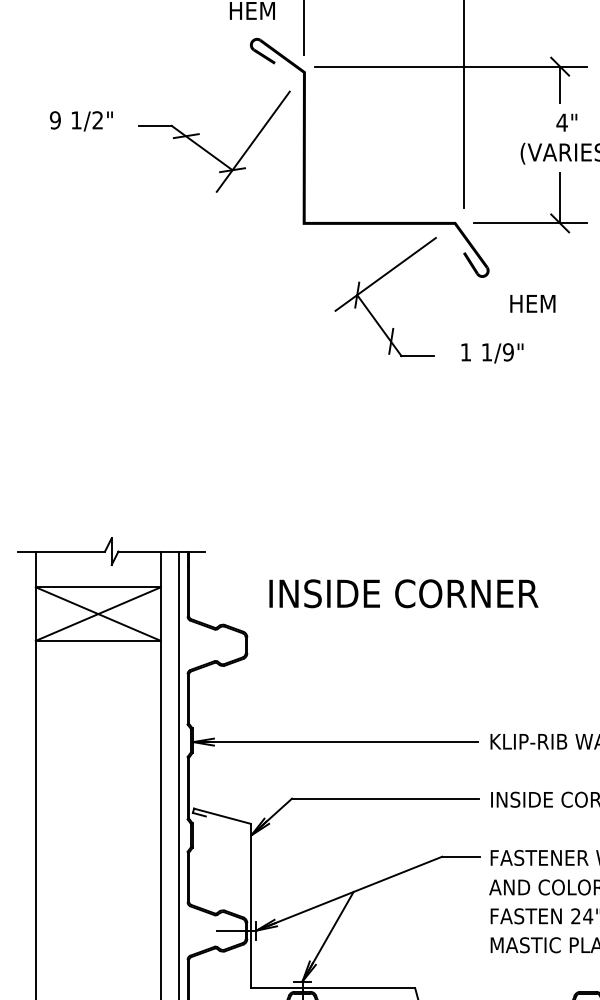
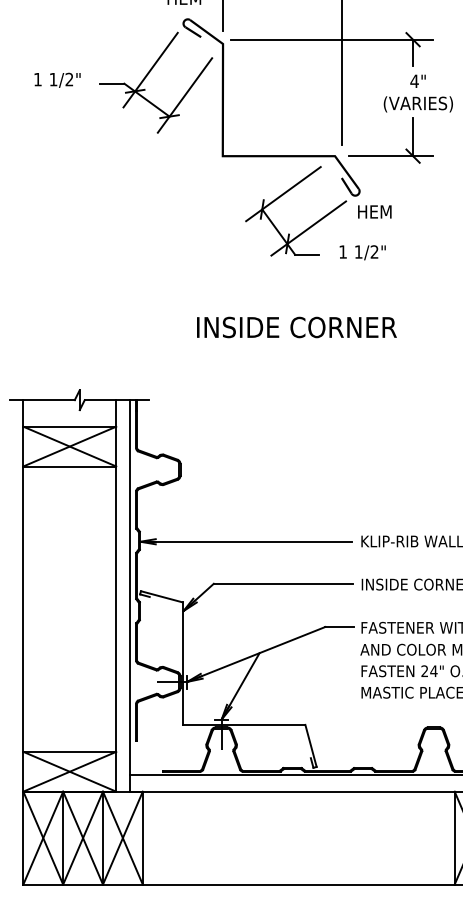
line: (206, 106) -> (150, 69), added
text: (54, 120) -> (37, 79), 9 -> 1
text: (532, 303) -> (374, 211), moved
line: (419, 320) -> (308, 228), added
text: (508, 351) -> (374, 251), 1/9" -> 1/2"
text: (403, 593) -> (296, 327), moved

